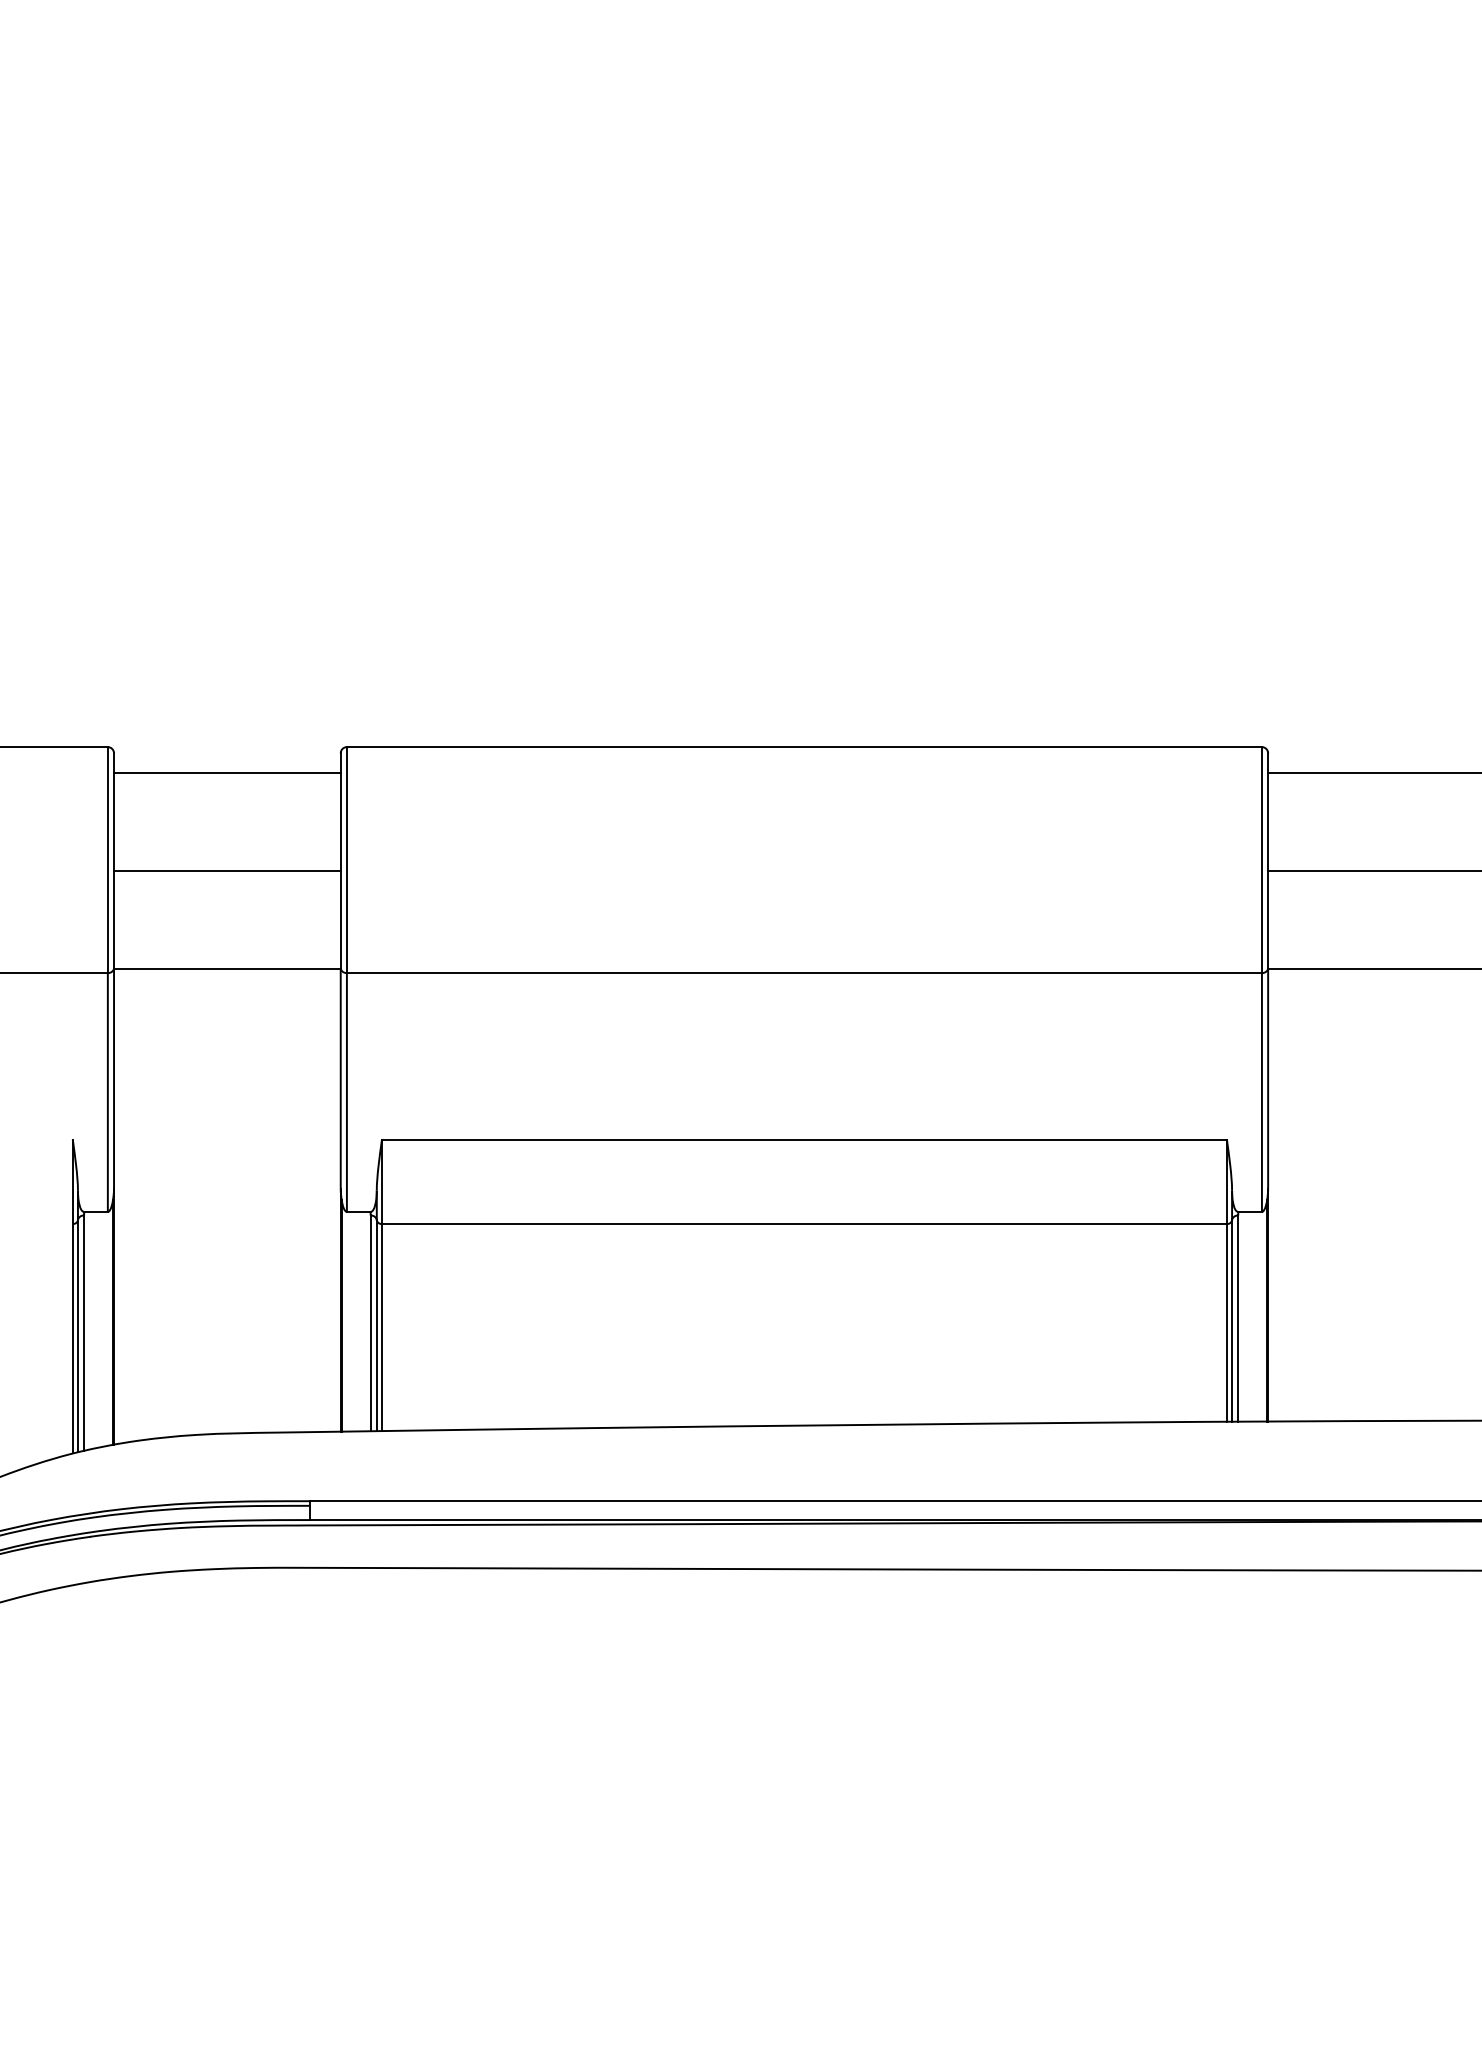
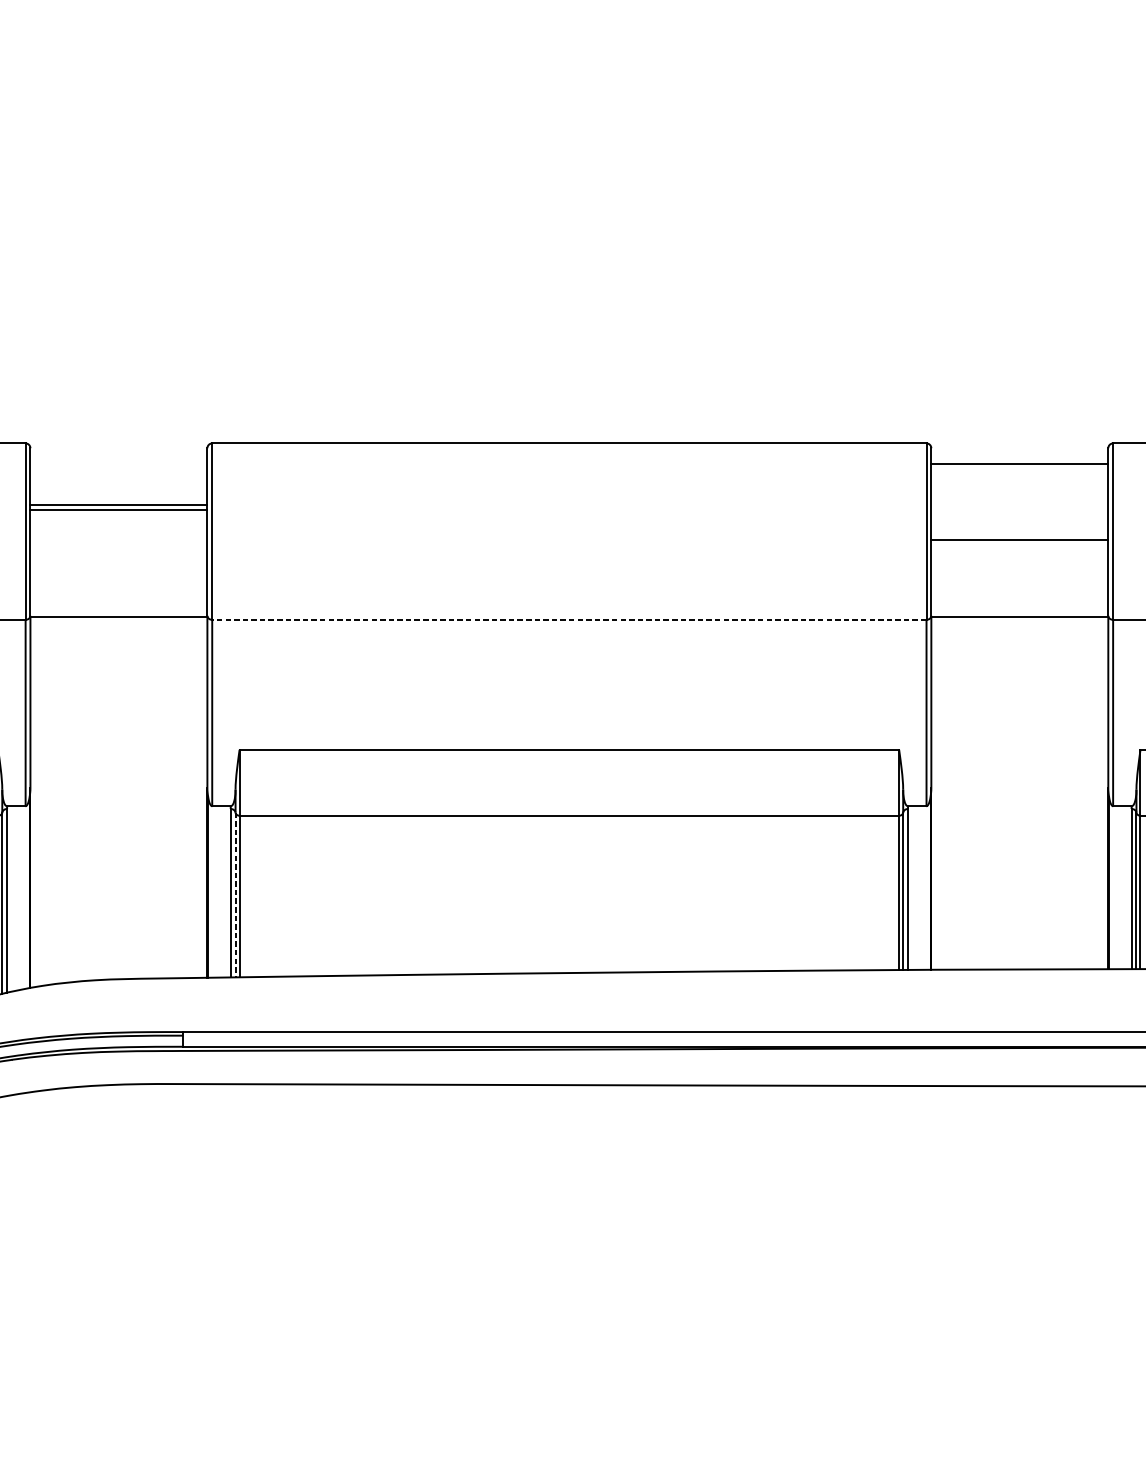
line: (227, 772) -> (119, 509), moved
line: (227, 871) -> (119, 505), moved
line: (804, 973) -> (569, 620), solid -> dashed
line: (376, 1325) -> (235, 894), solid -> dashed

